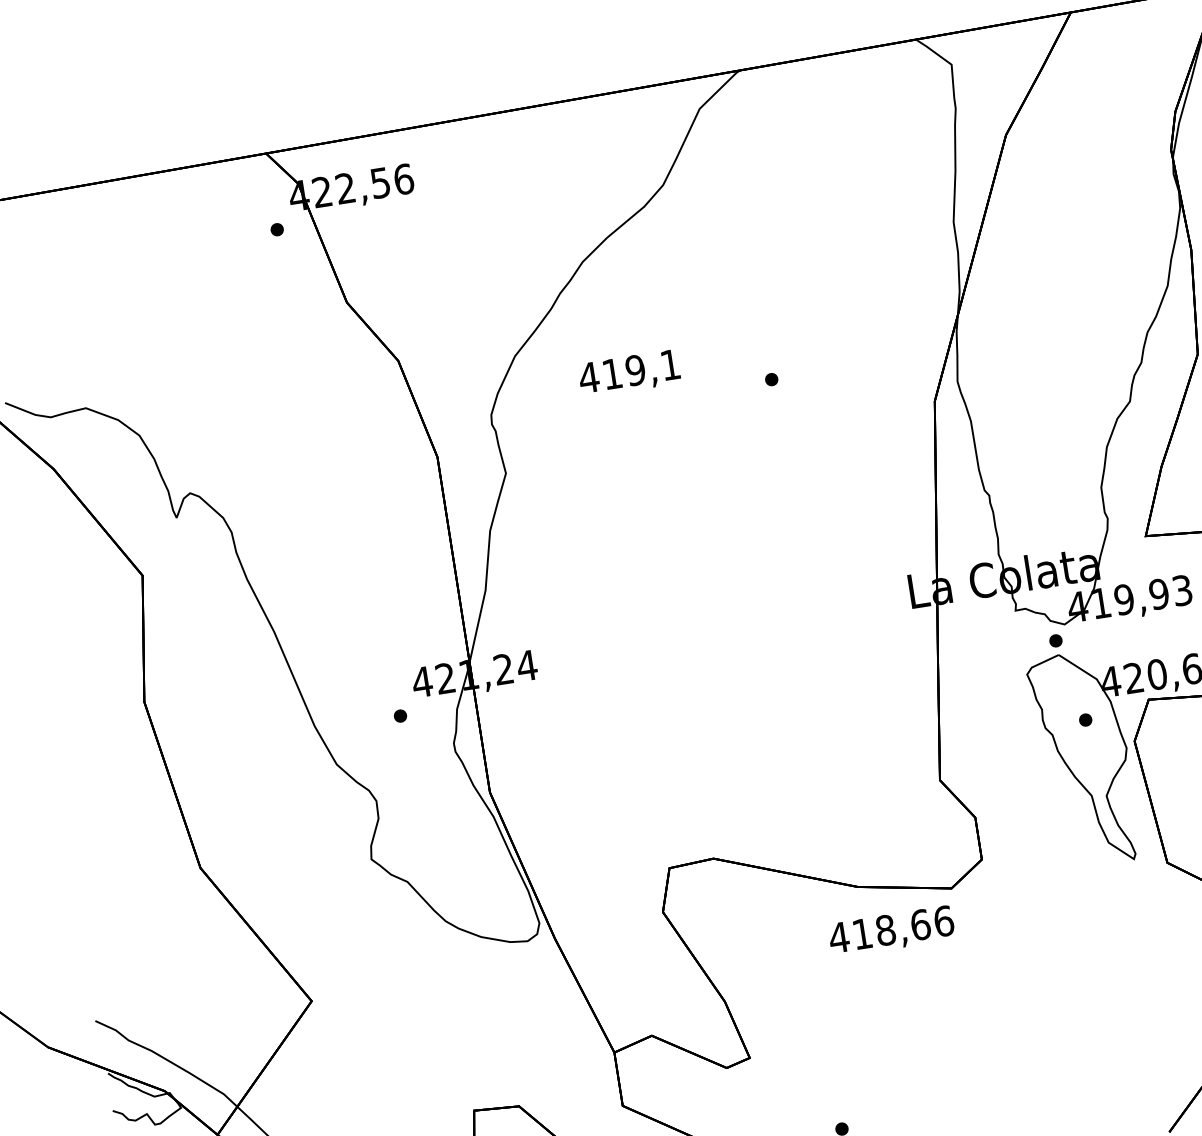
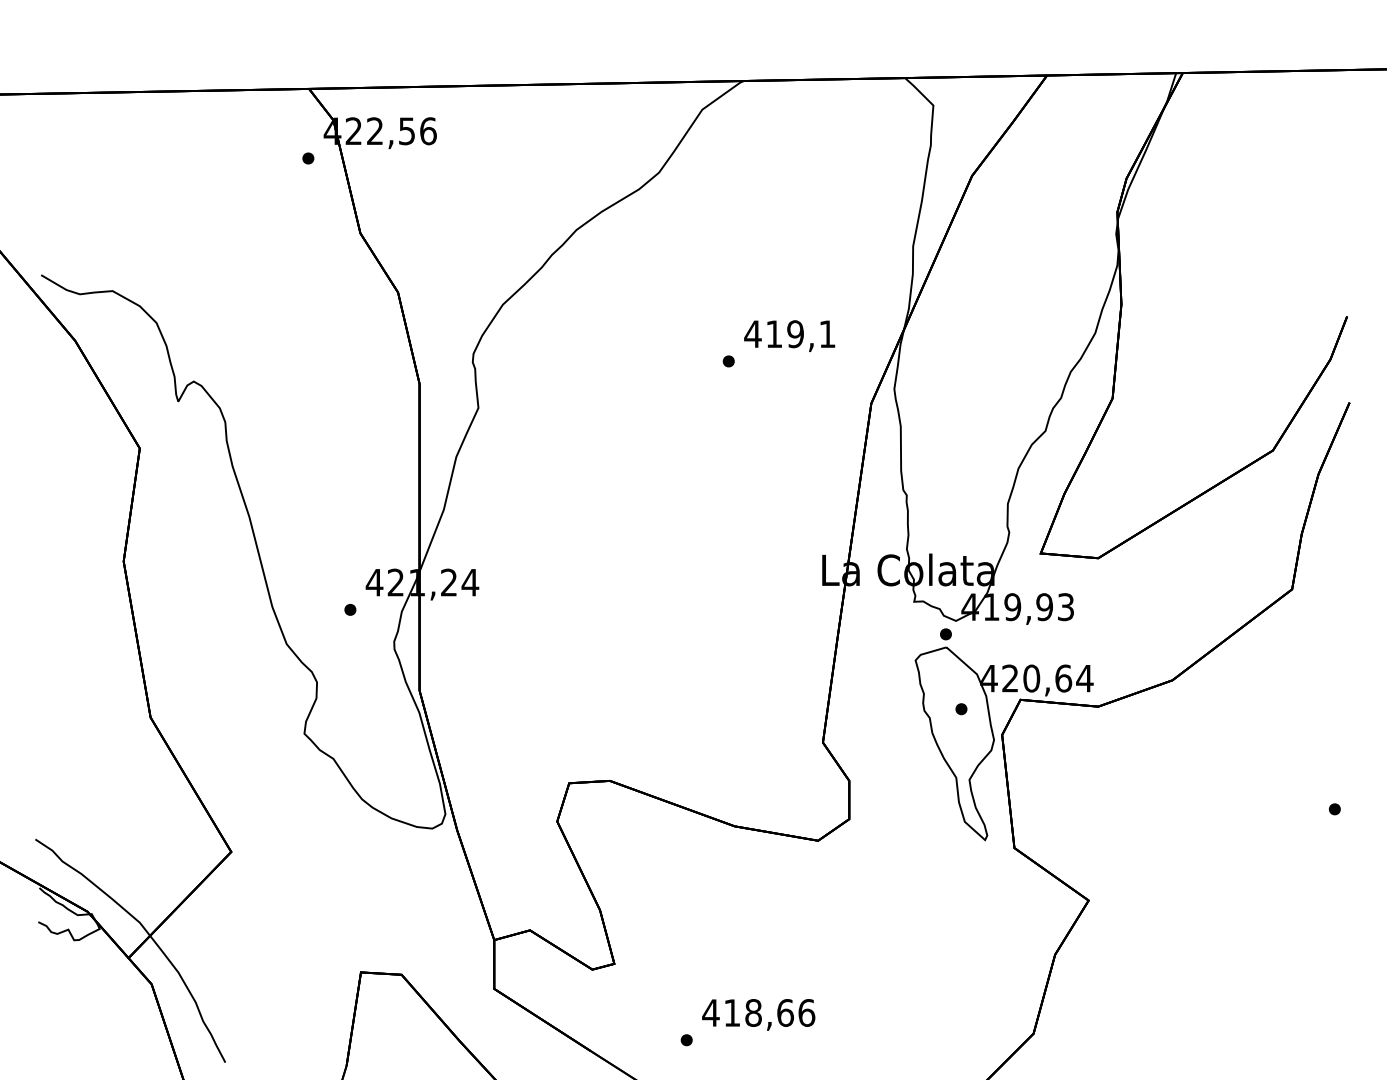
text: (629, 372) -> (789, 335), moved
text: (891, 931) -> (758, 1014), moved

